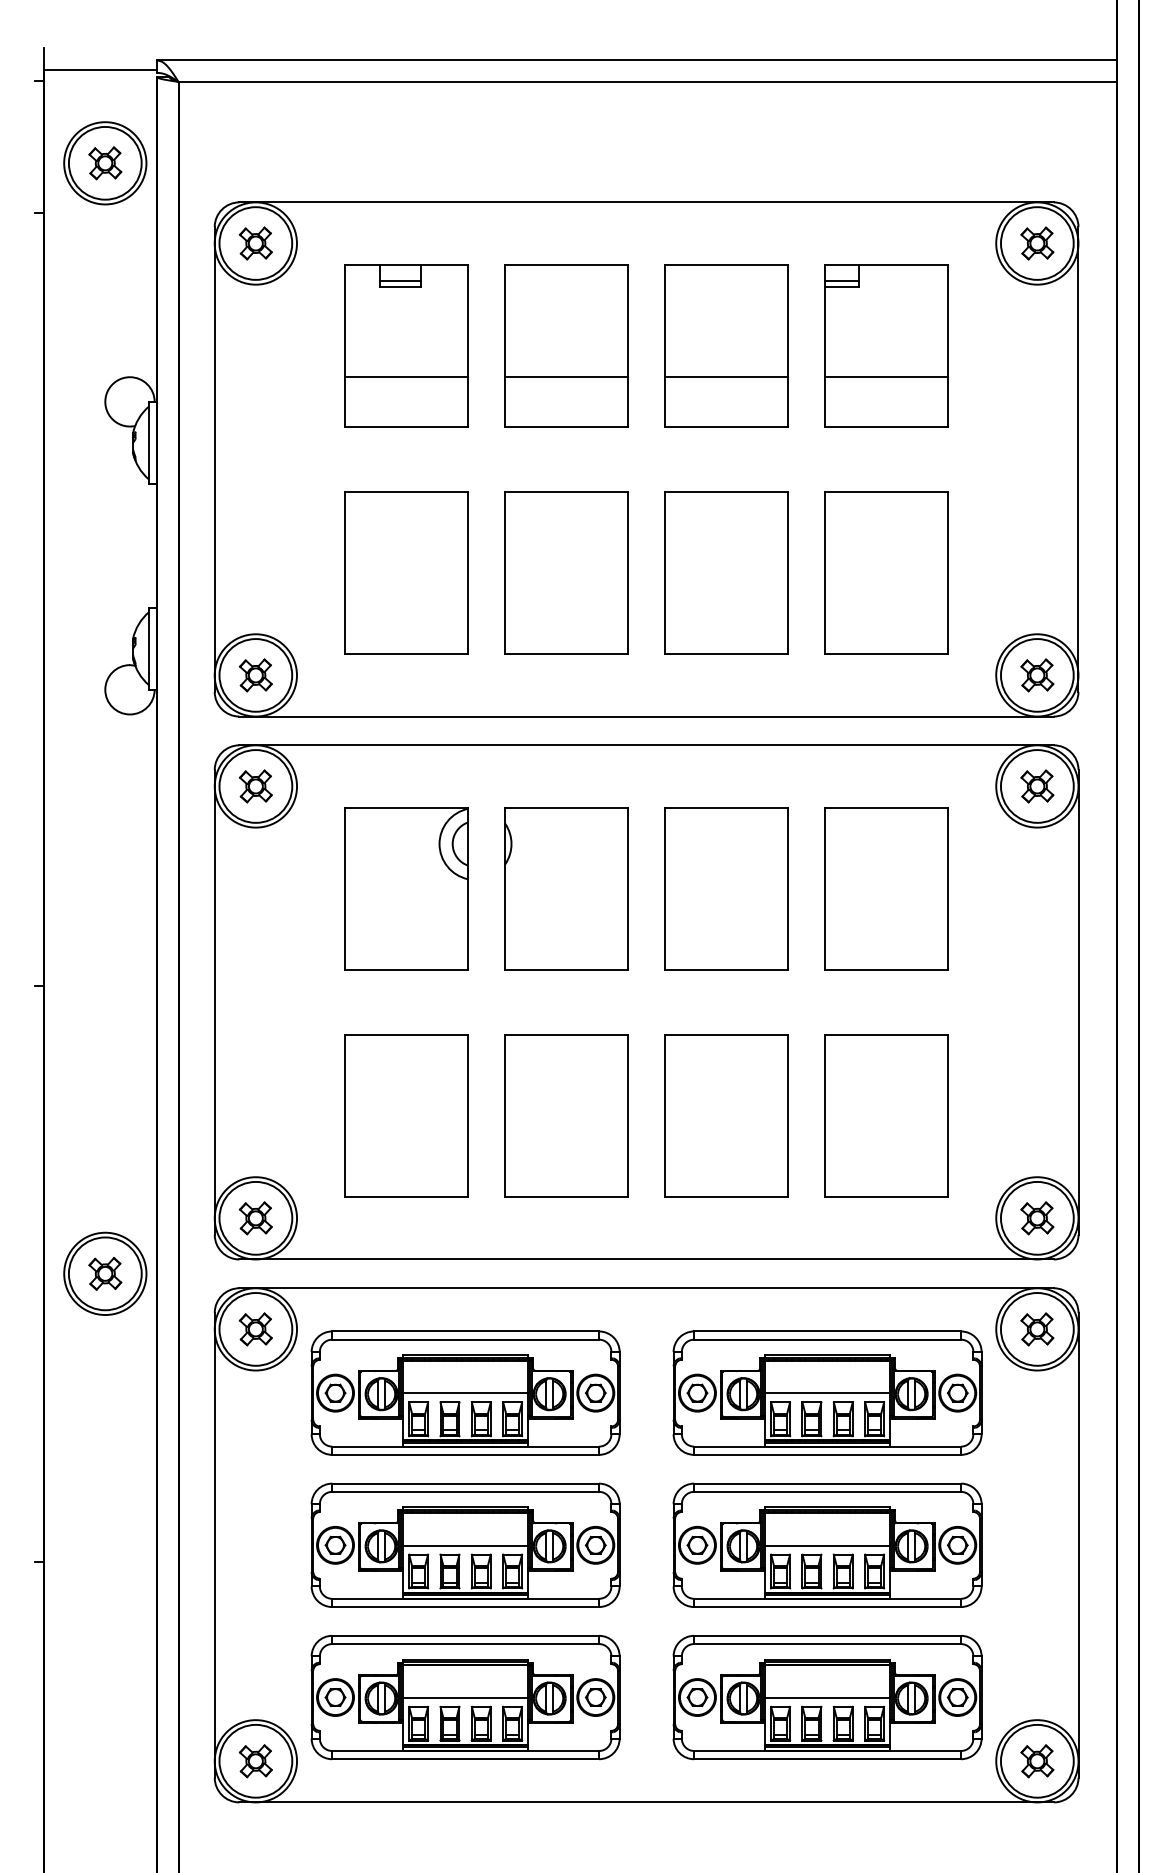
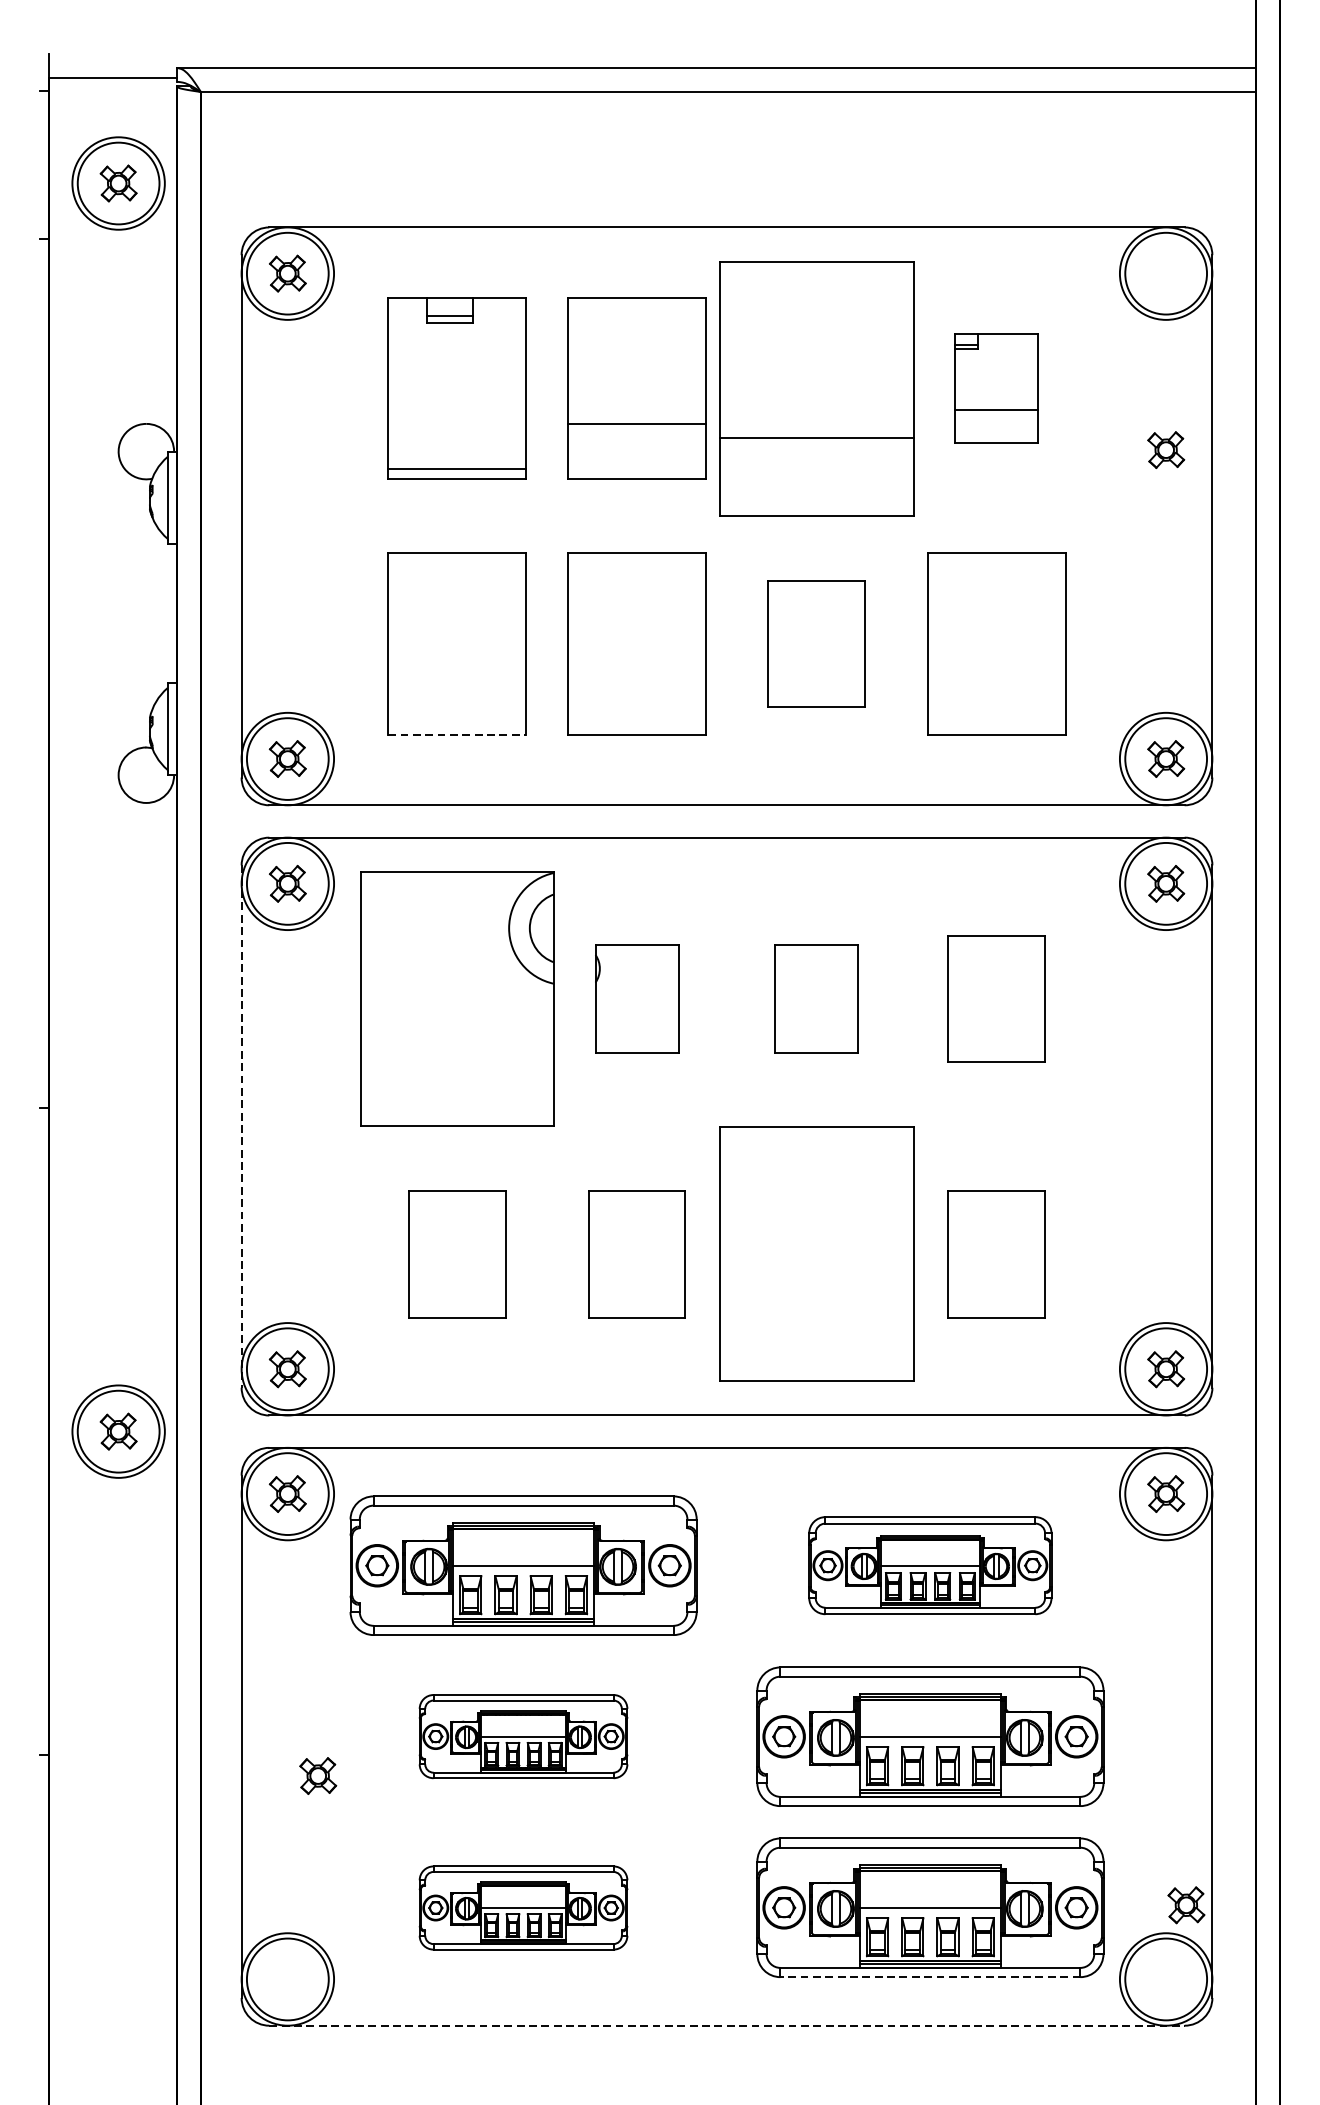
part: (1037, 243) -> (1166, 450), moved
part: (726, 345) -> (816, 388), size x1.4
part: (886, 345) -> (996, 388), size x0.6
line: (406, 377) -> (457, 469), moved
part: (726, 572) -> (816, 643), size x0.7
line: (407, 653) -> (458, 734), solid -> dashed
part: (406, 888) -> (457, 998), size x1.4
part: (566, 888) -> (636, 998), size x0.6
part: (726, 888) -> (816, 998), size x0.6
part: (886, 888) -> (996, 998), size x0.7
line: (214, 1002) -> (241, 1126), solid -> dashed
part: (406, 1115) -> (457, 1253), size x0.7
part: (566, 1115) -> (636, 1253), size x0.7
part: (726, 1115) -> (816, 1253), size x1.4
part: (886, 1115) -> (996, 1253), size x0.7
part: (827, 1392) -> (930, 1564), size x0.7
part: (465, 1544) -> (523, 1735), size x0.6
part: (465, 1697) -> (523, 1907), size x0.6
line: (827, 1759) -> (930, 1977), solid -> dashed
part: (255, 1761) -> (317, 1776), moved
part: (1037, 1761) -> (1186, 1905), moved
line: (647, 1802) -> (727, 2025), solid -> dashed

